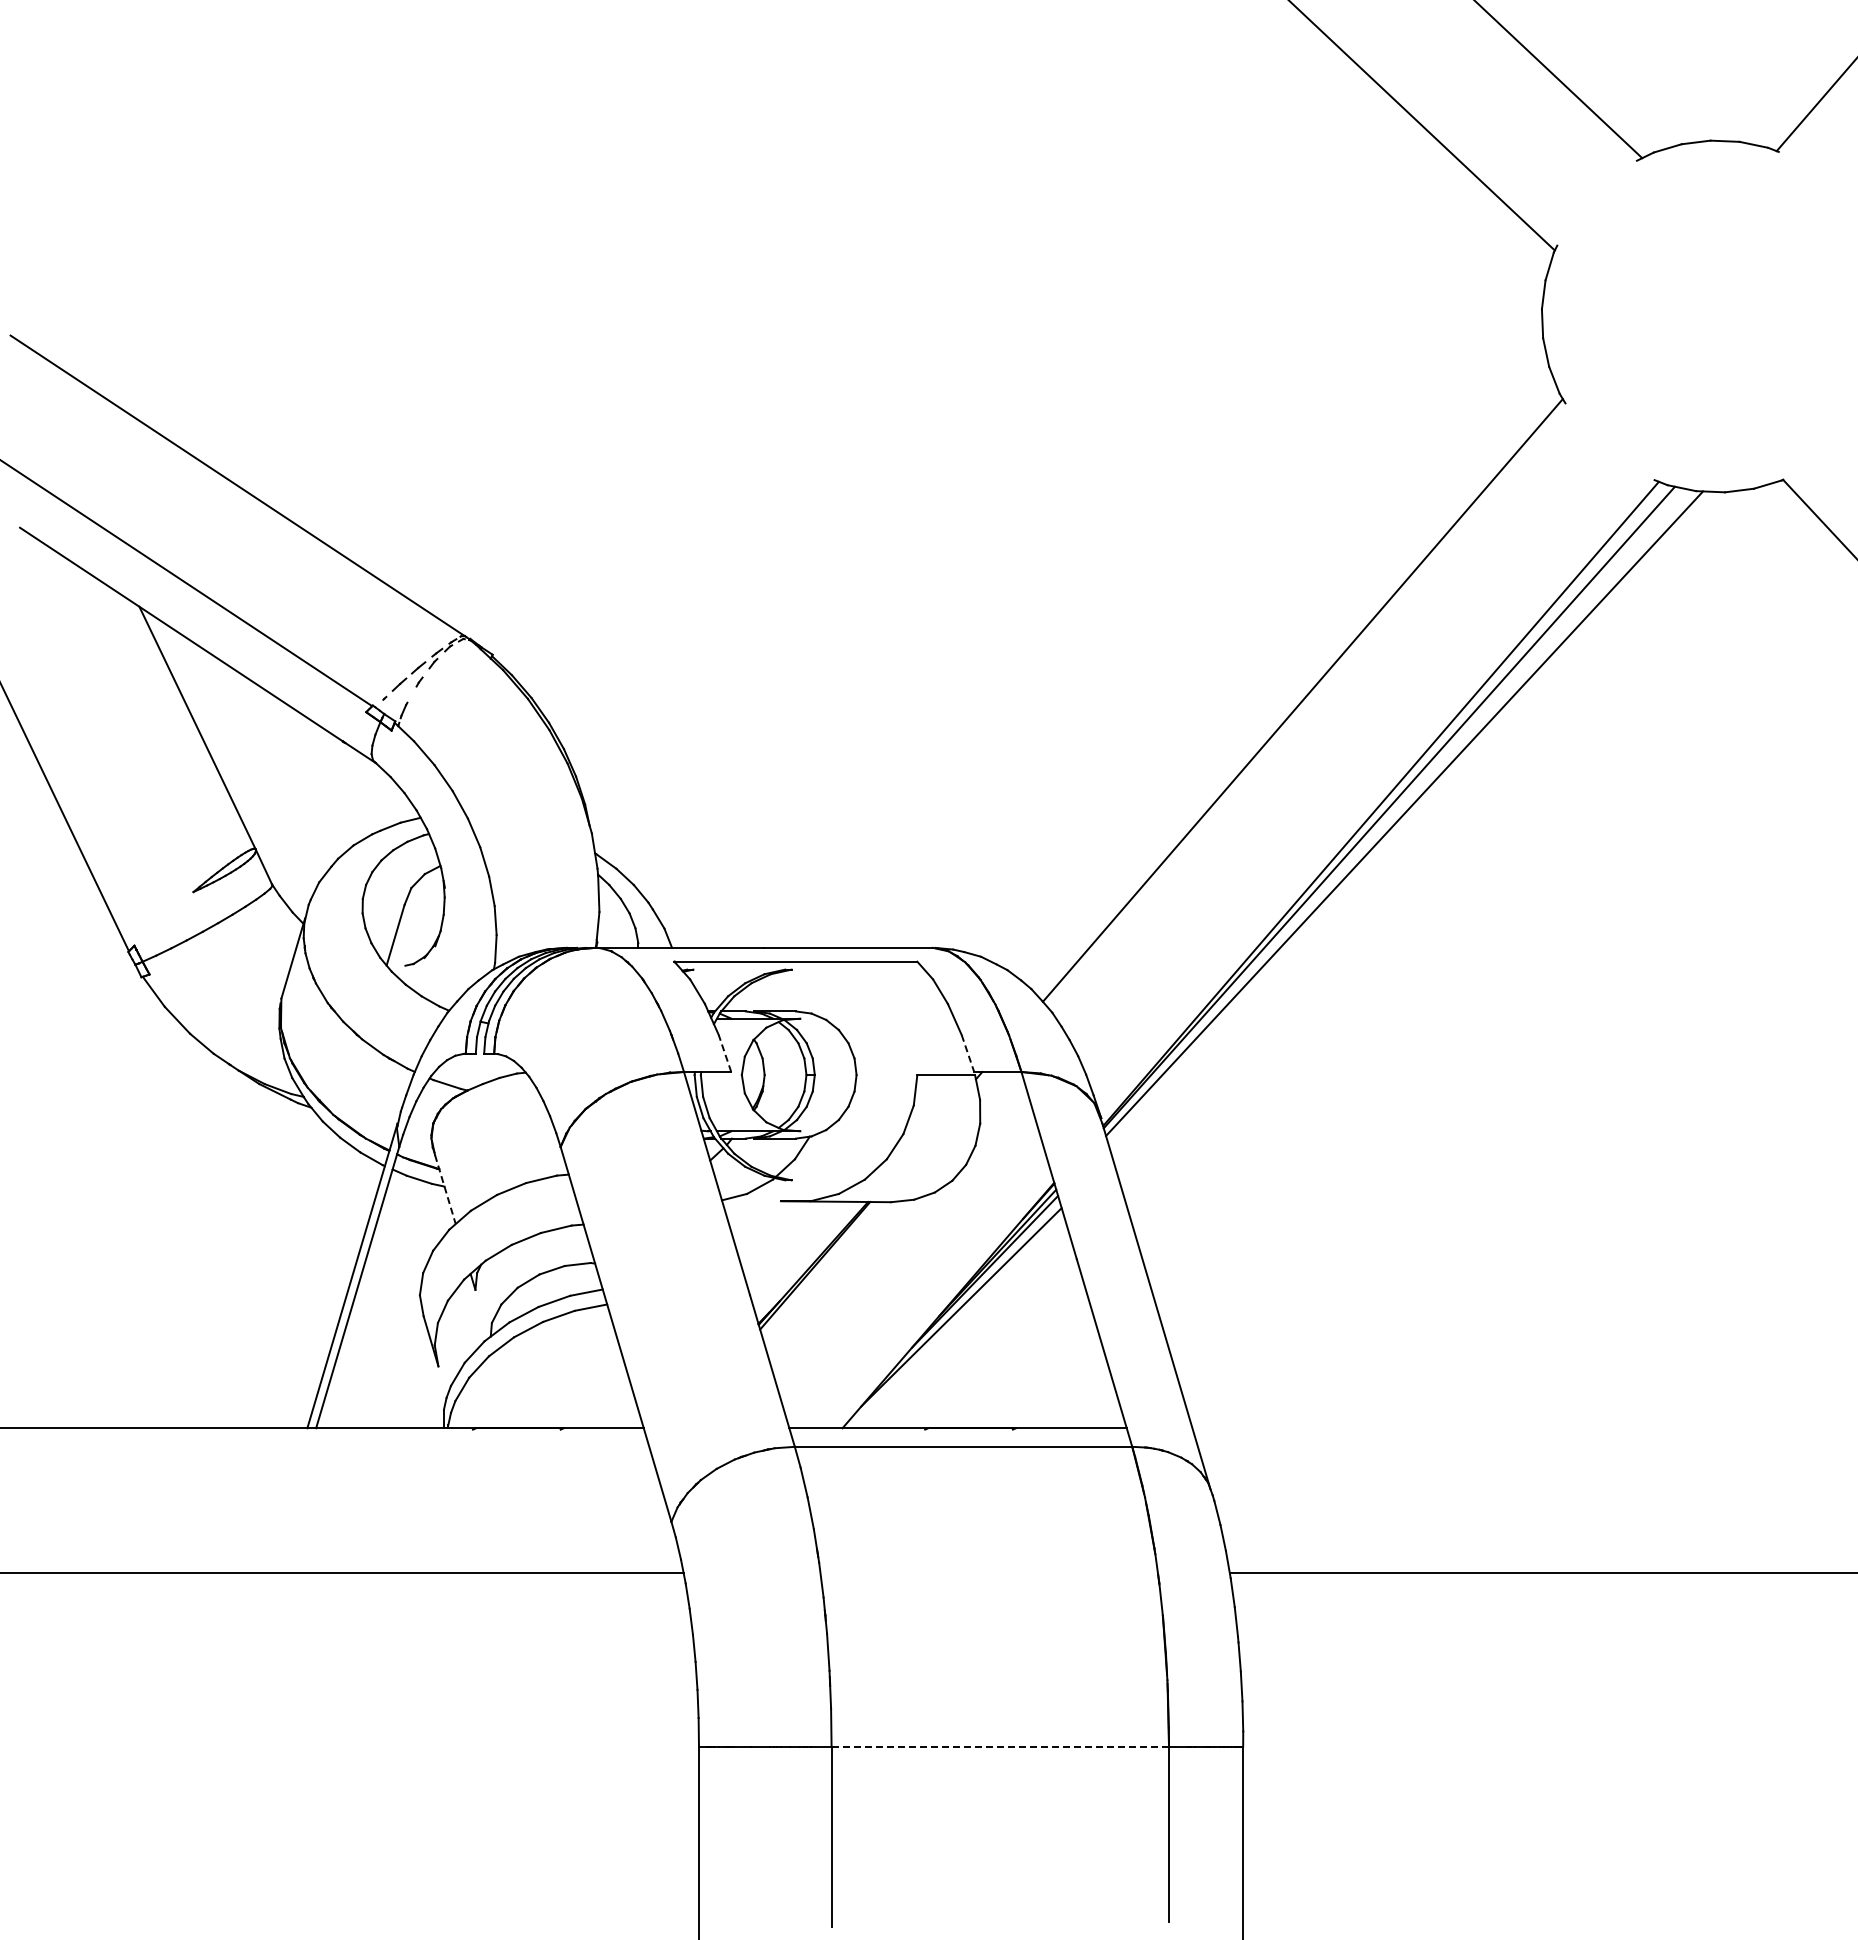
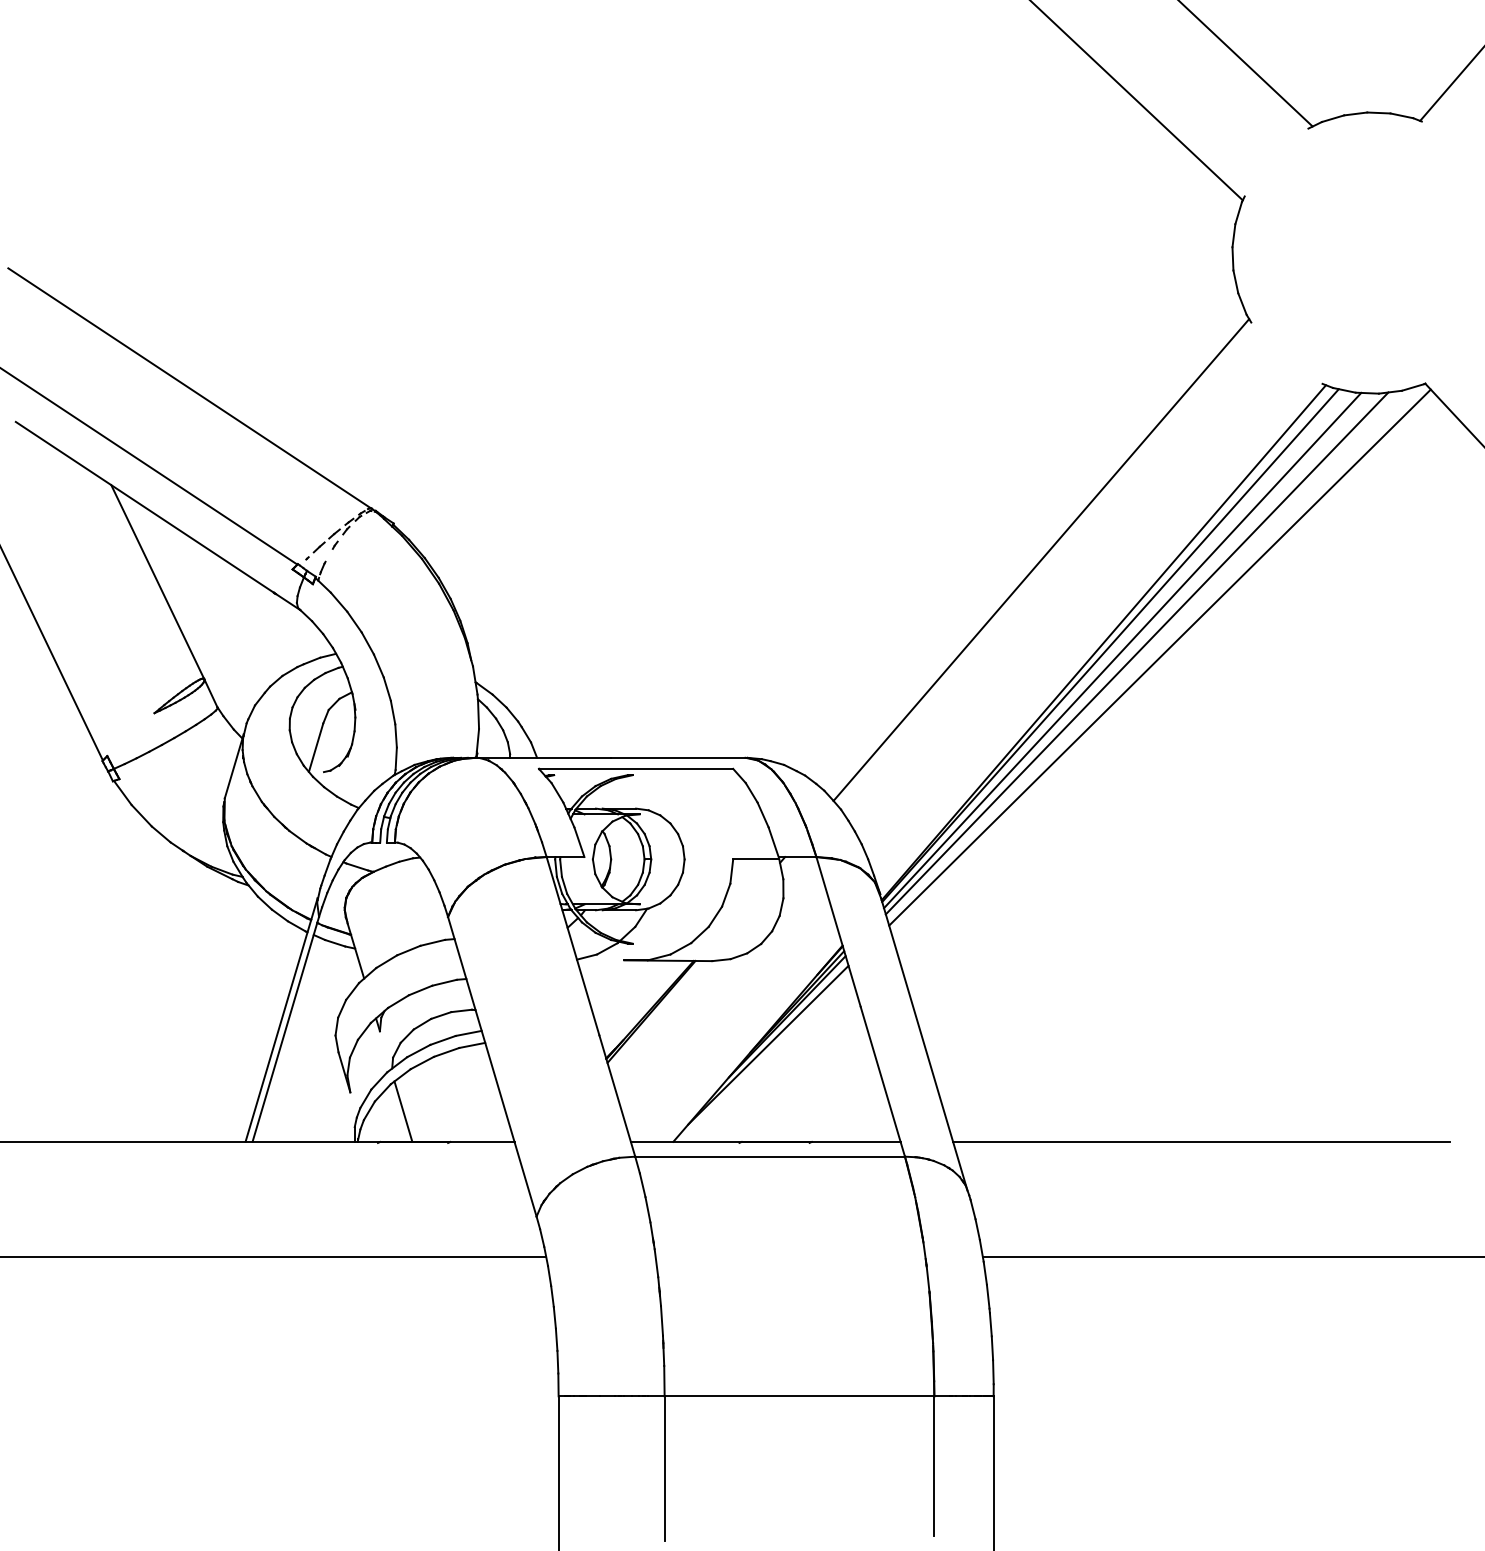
line: (1422, 816) -> (1137, 652), added
line: (1451, 822) -> (1160, 657), added
line: (725, 1053) -> (579, 842), dashed -> solid
line: (967, 1053) -> (773, 842), dashed -> solid
line: (445, 1190) -> (355, 951), dashed -> solid
line: (504, 1390) -> (403, 1111), added
line: (1503, 1428) -> (1201, 1142), added
line: (1000, 1746) -> (799, 1396), dashed -> solid

